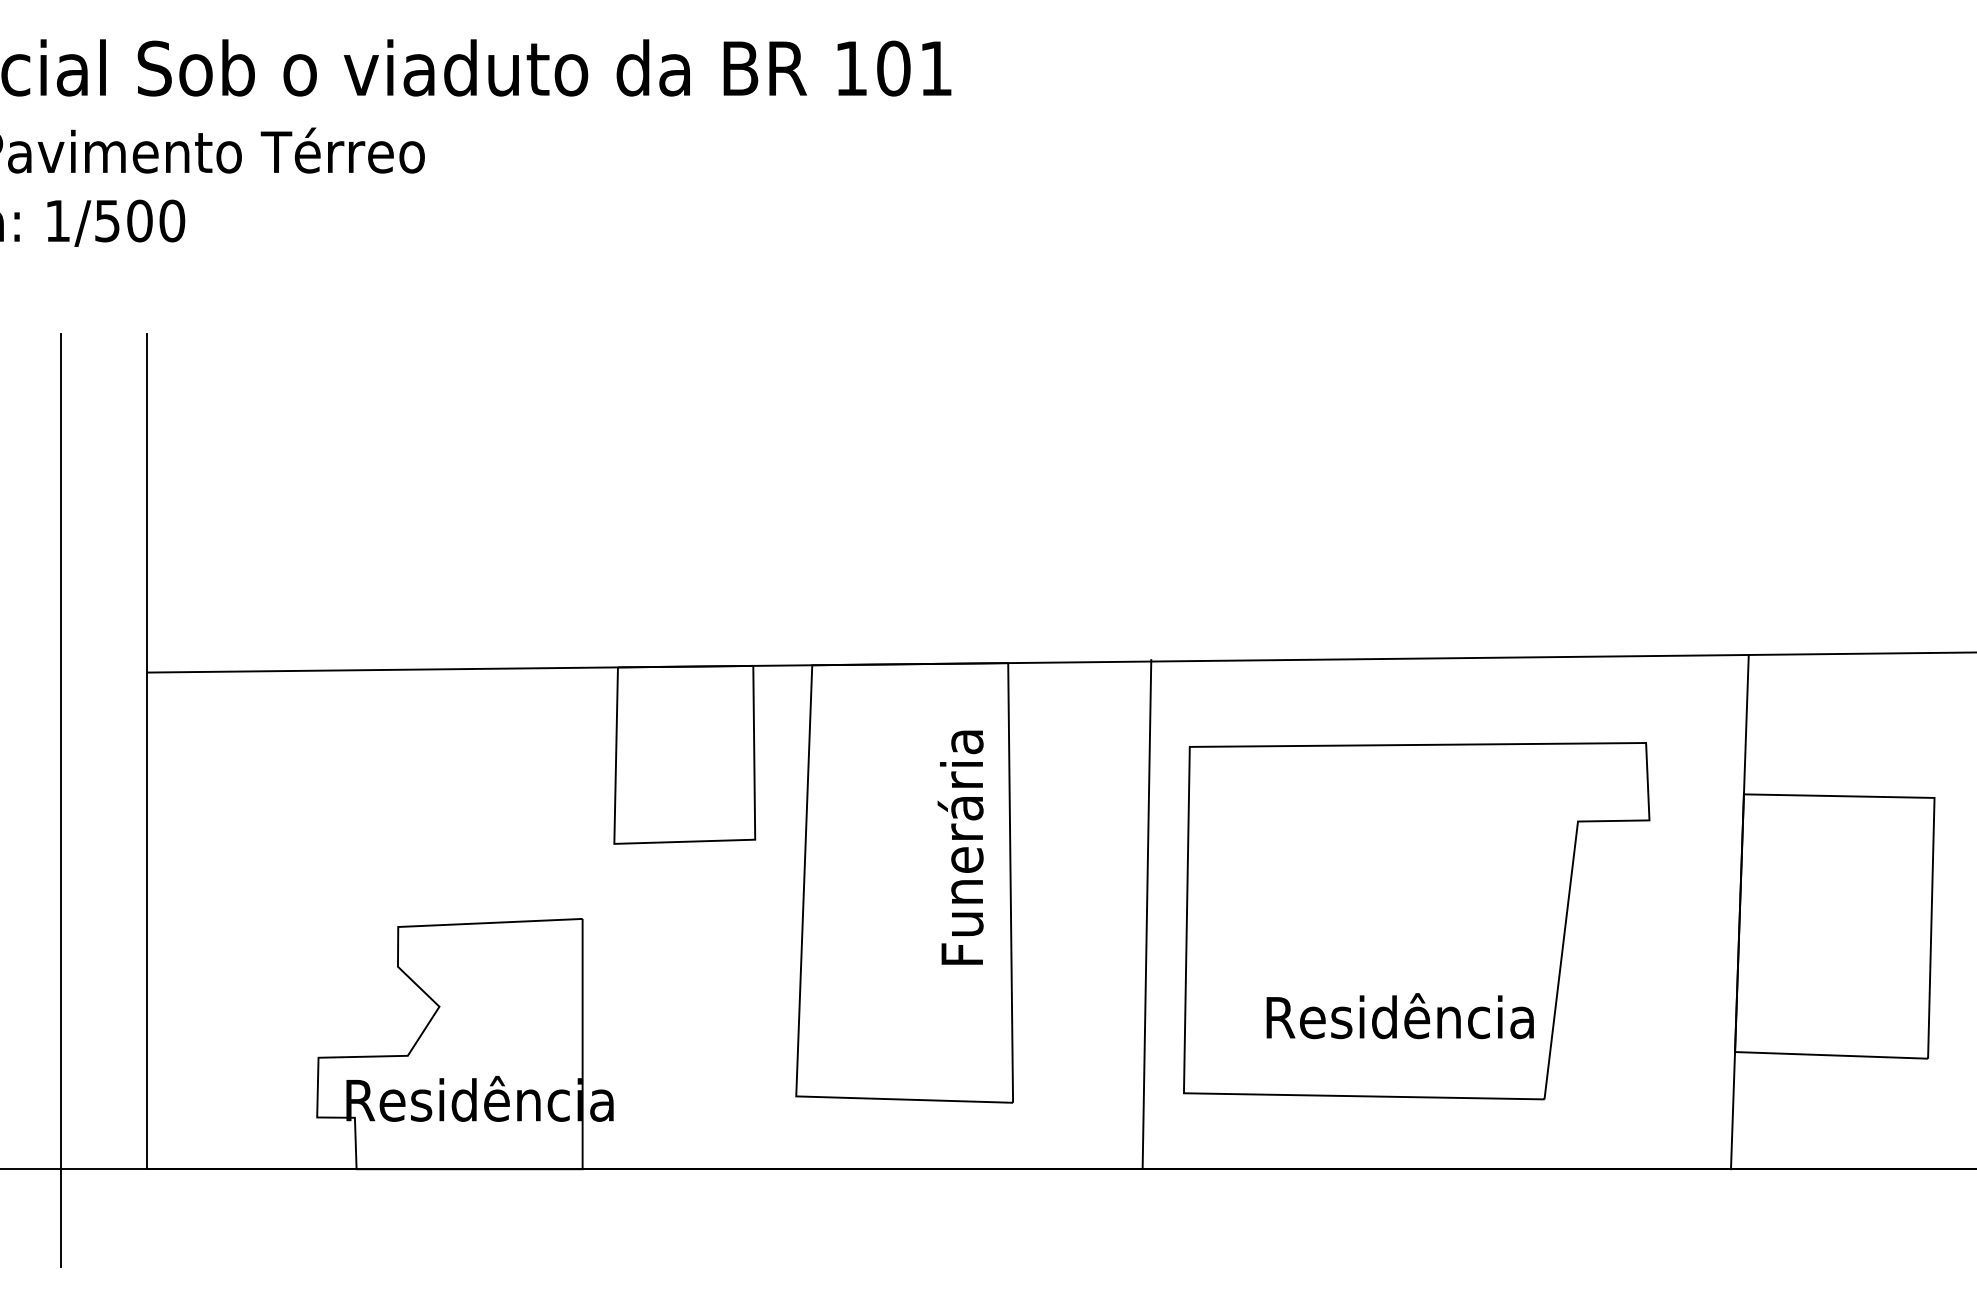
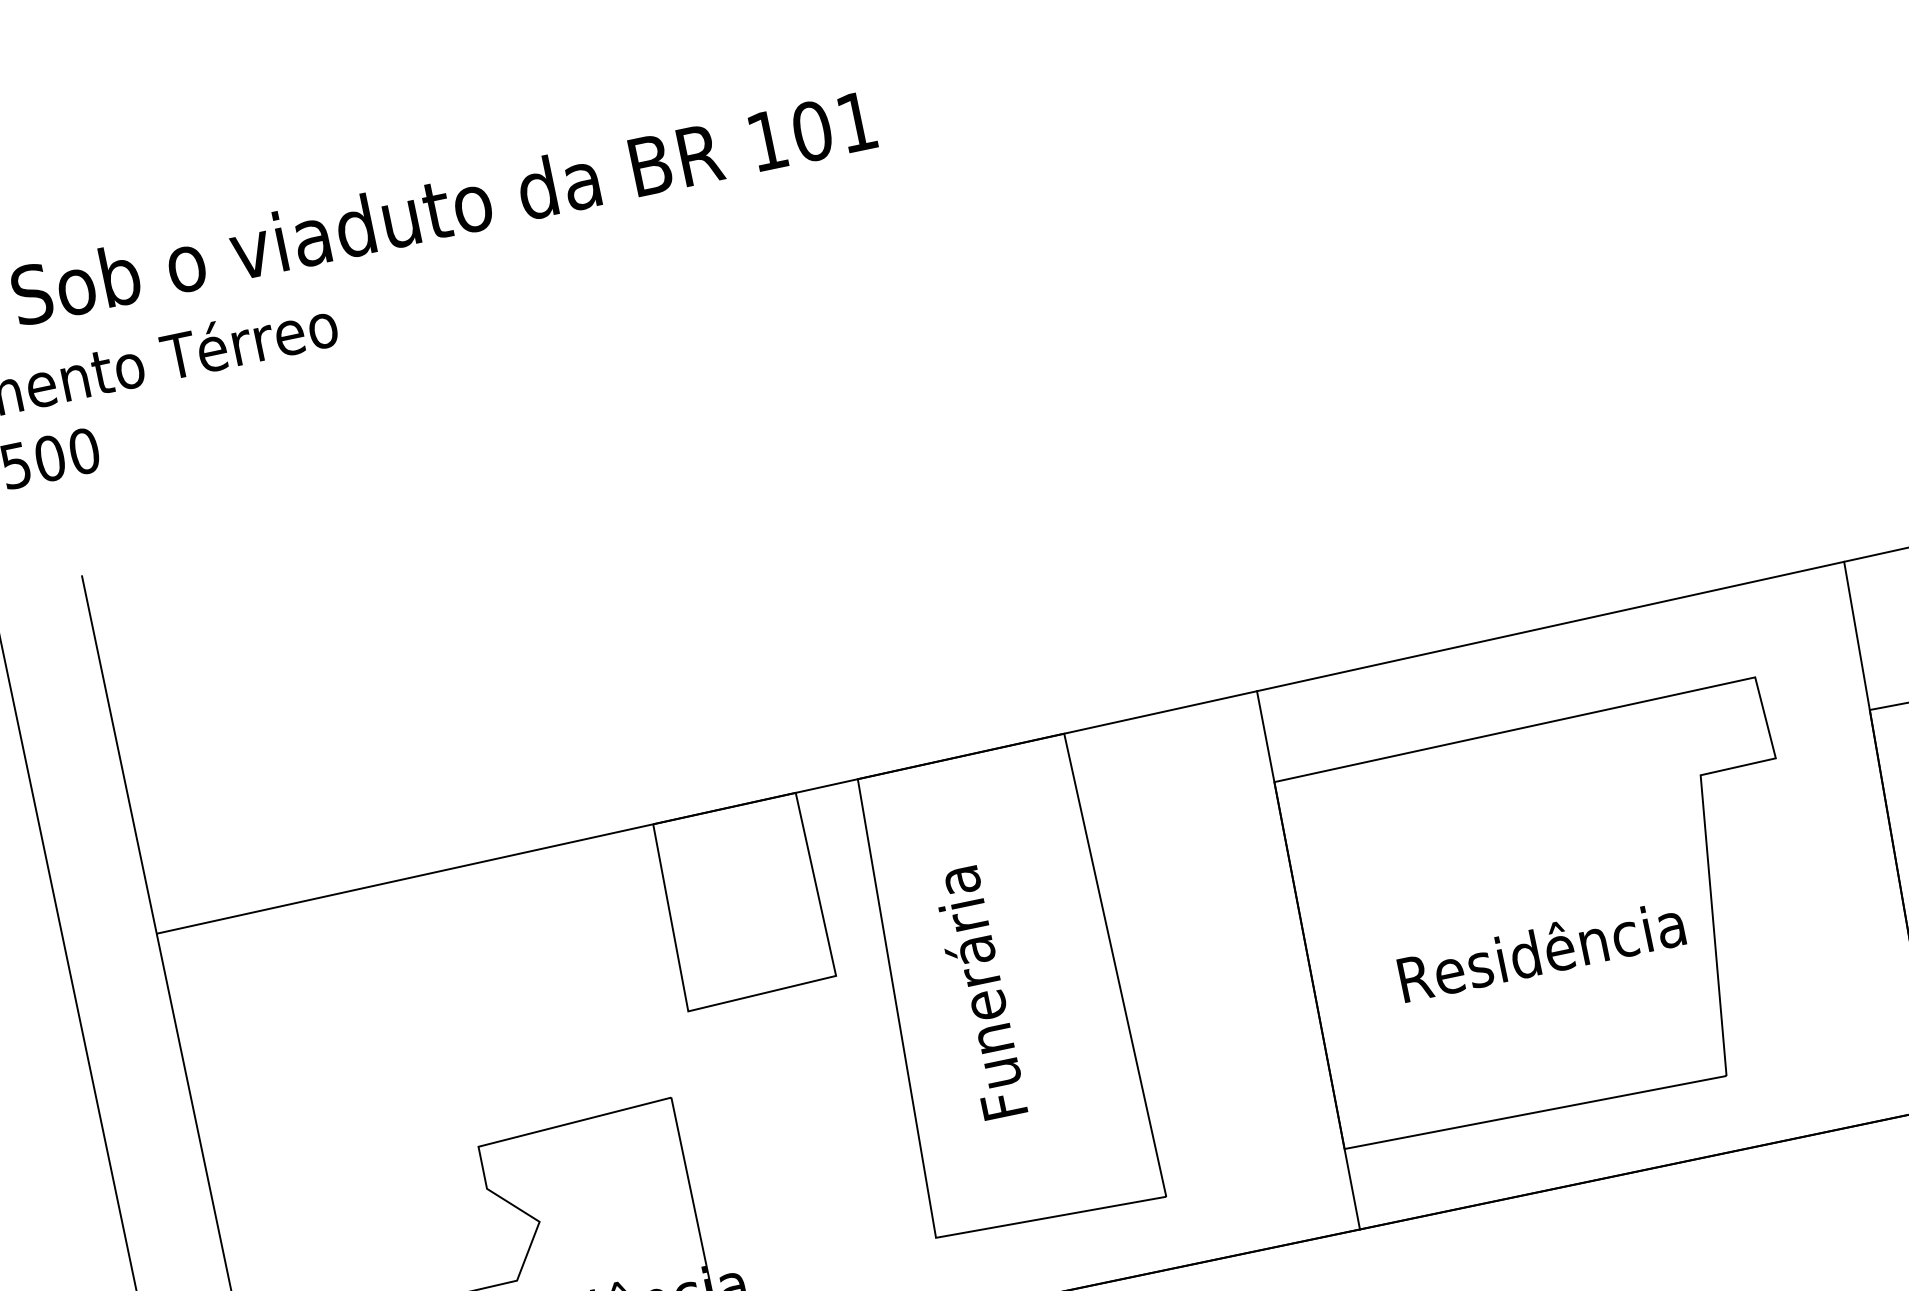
text: (960, 847) -> (978, 993), moved
line: (1146, 914) -> (1308, 960), moved
text: (1399, 1016) -> (1540, 950), moved

